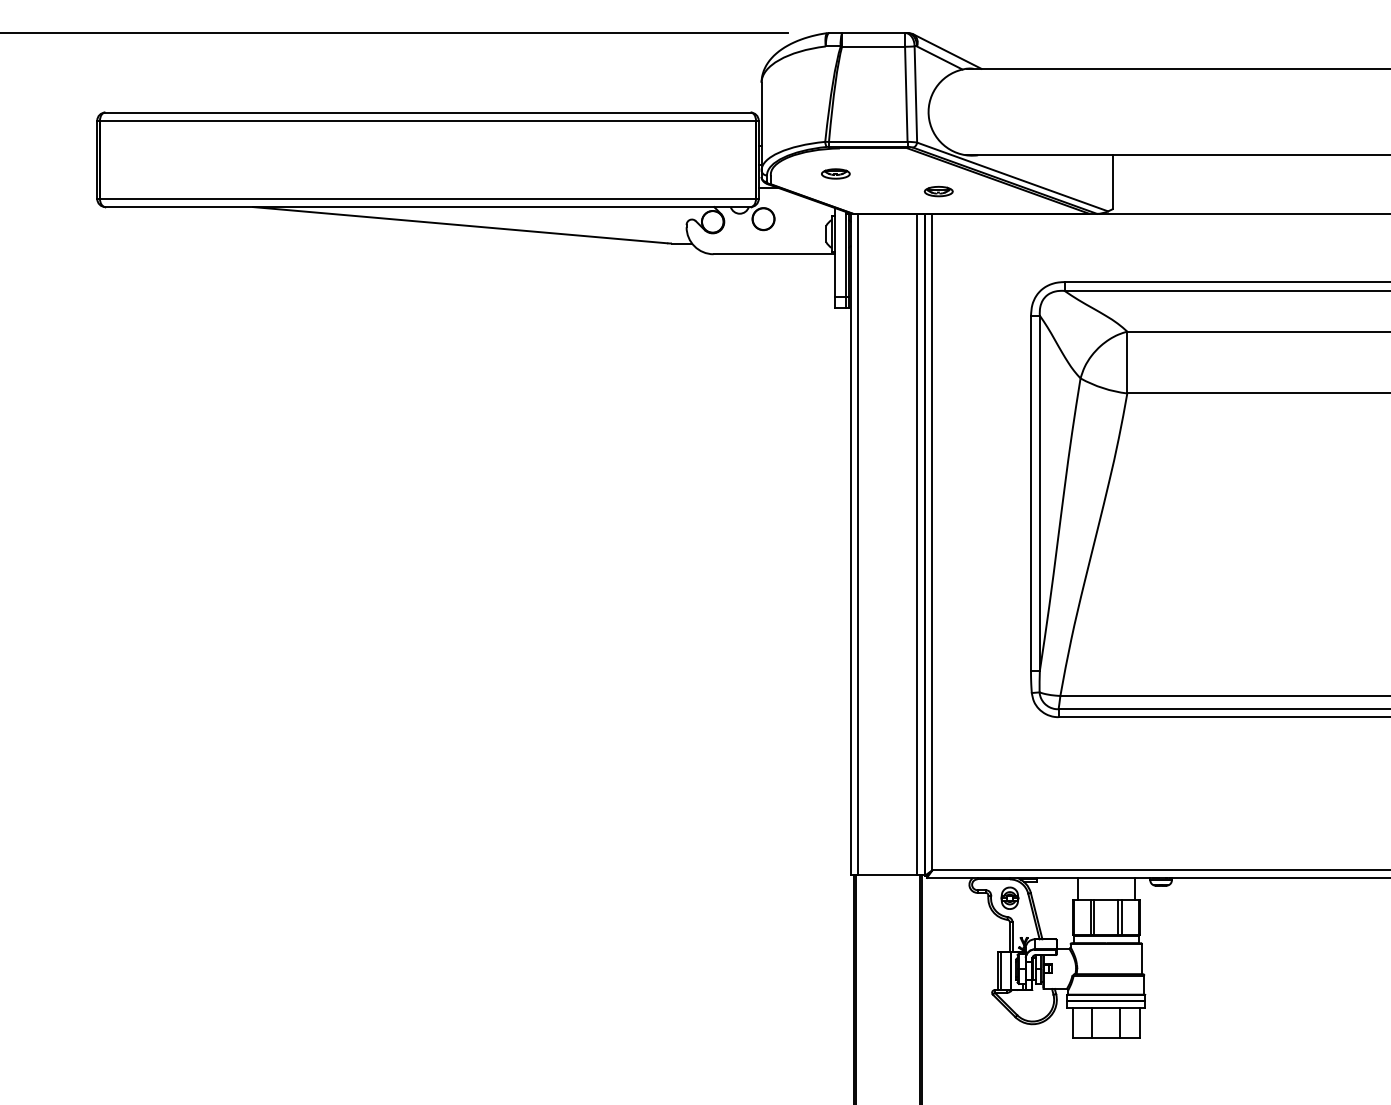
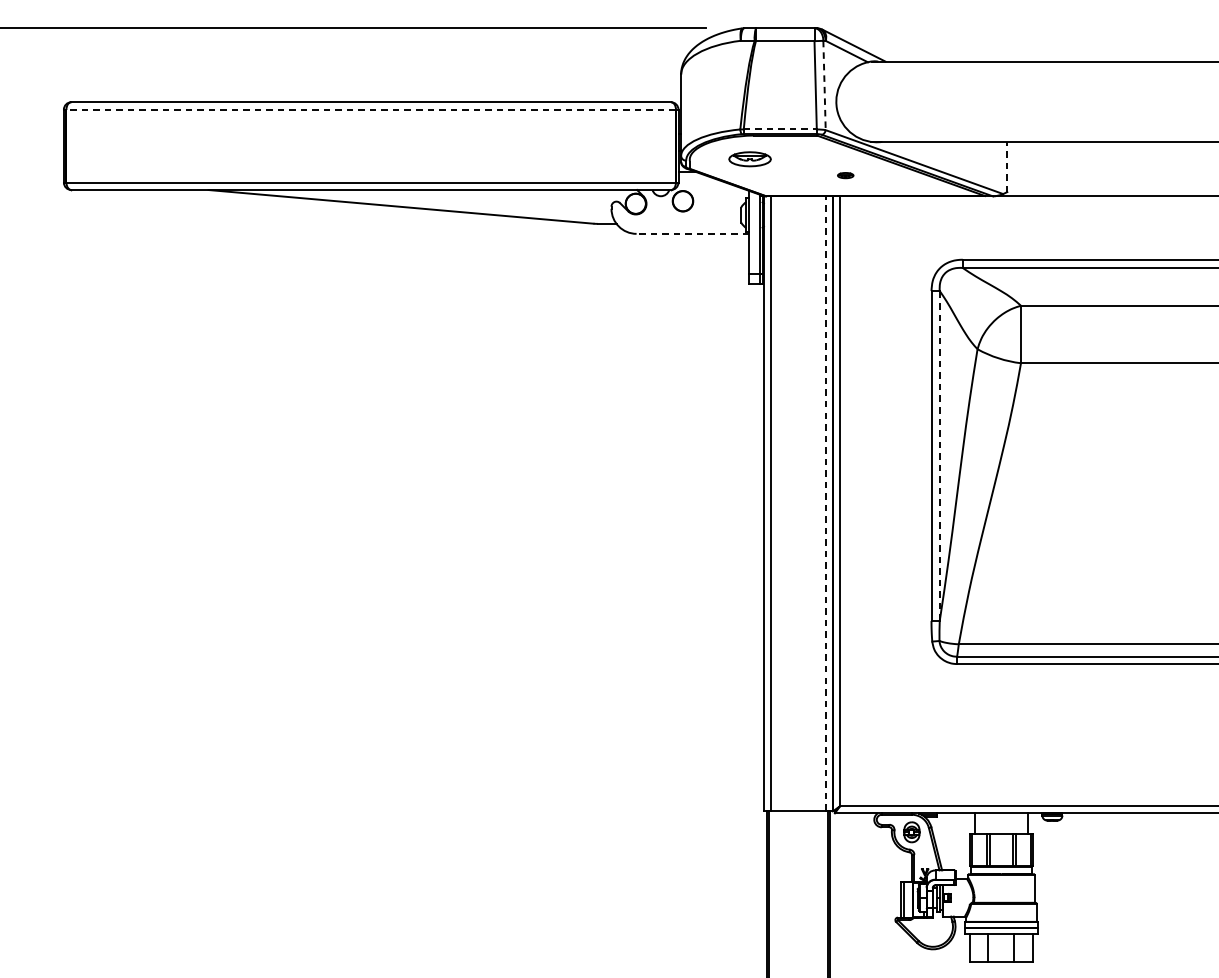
line: (915, 95) -> (824, 86), solid -> dashed
line: (427, 120) -> (370, 109), solid -> dashed
line: (868, 141) -> (780, 129), solid -> dashed
part: (835, 173) -> (749, 158), size x1.6
line: (1112, 181) -> (1007, 166), solid -> dashed
part: (938, 191) -> (845, 175), size x0.6
line: (774, 254) -> (693, 234), solid -> dashed
line: (1039, 493) -> (939, 456), solid -> dashed
line: (917, 544) -> (826, 503), solid -> dashed

